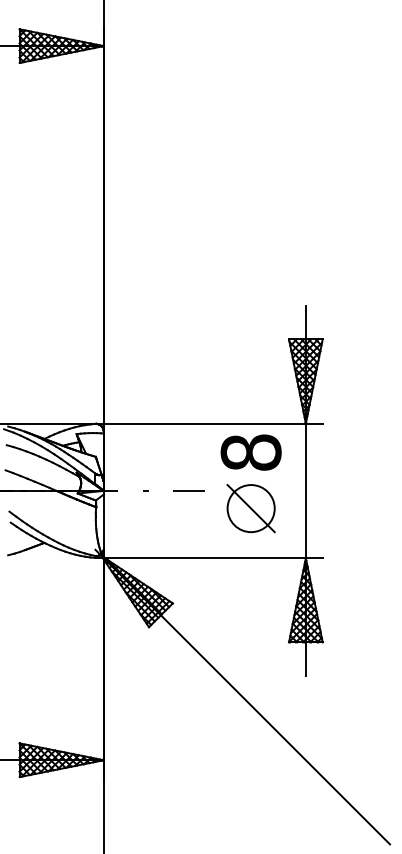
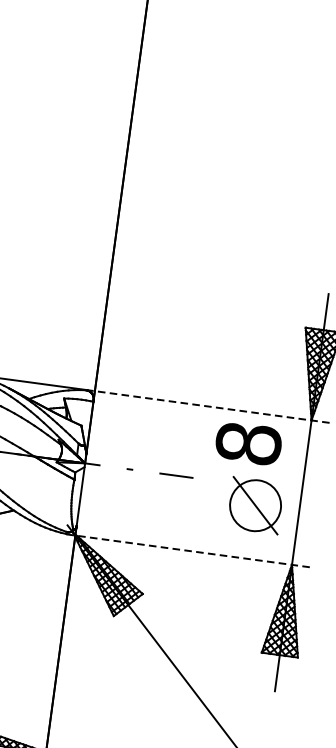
line: (209, 423) -> (208, 406), solid -> dashed
part: (250, 508) -> (254, 505), moved
line: (209, 558) -> (188, 551), solid -> dashed

